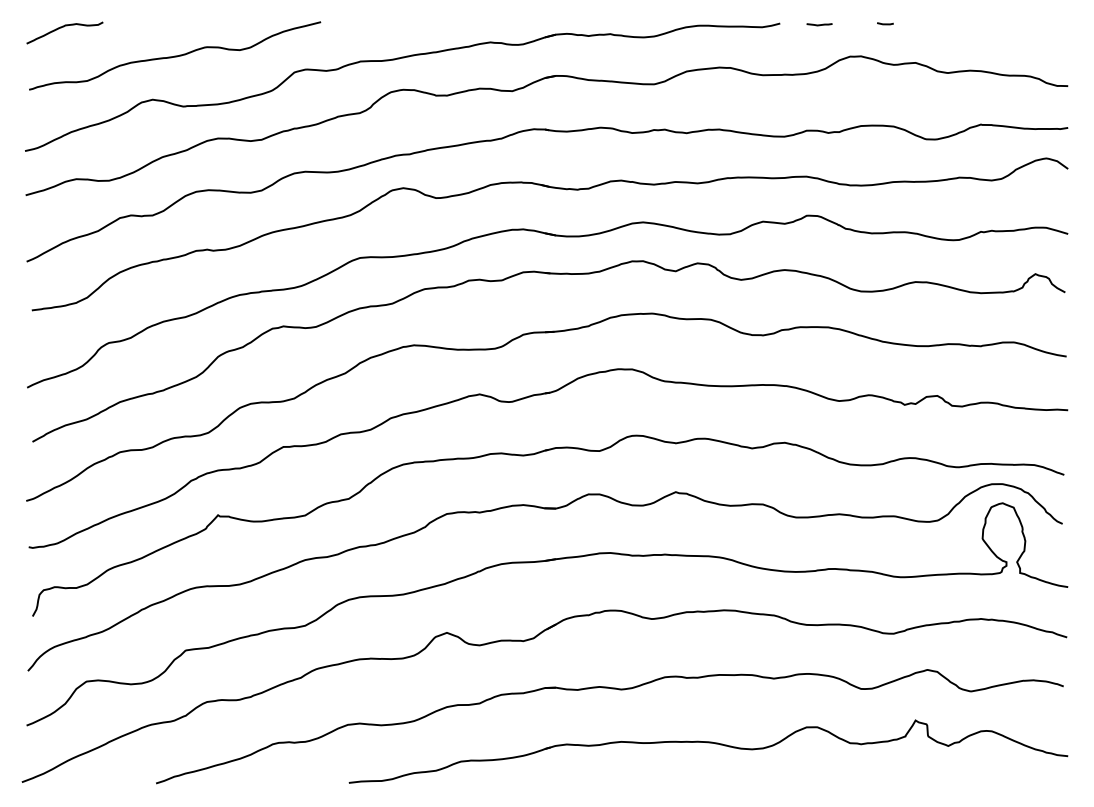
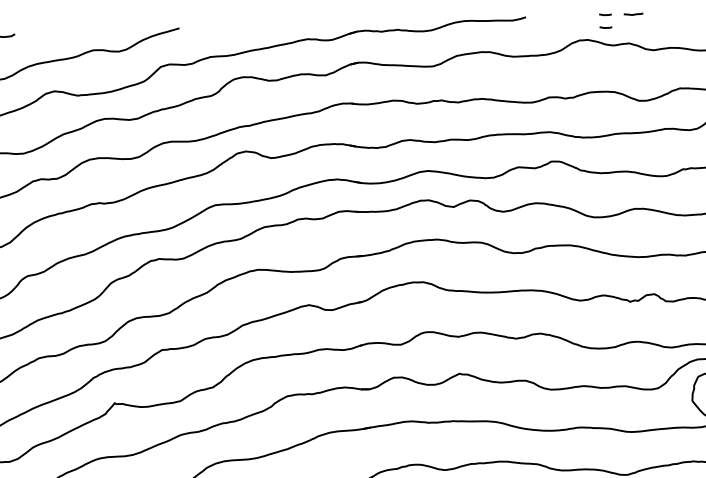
line: (819, 24) -> (633, 14), moved
line: (885, 40) -> (605, 27), added

